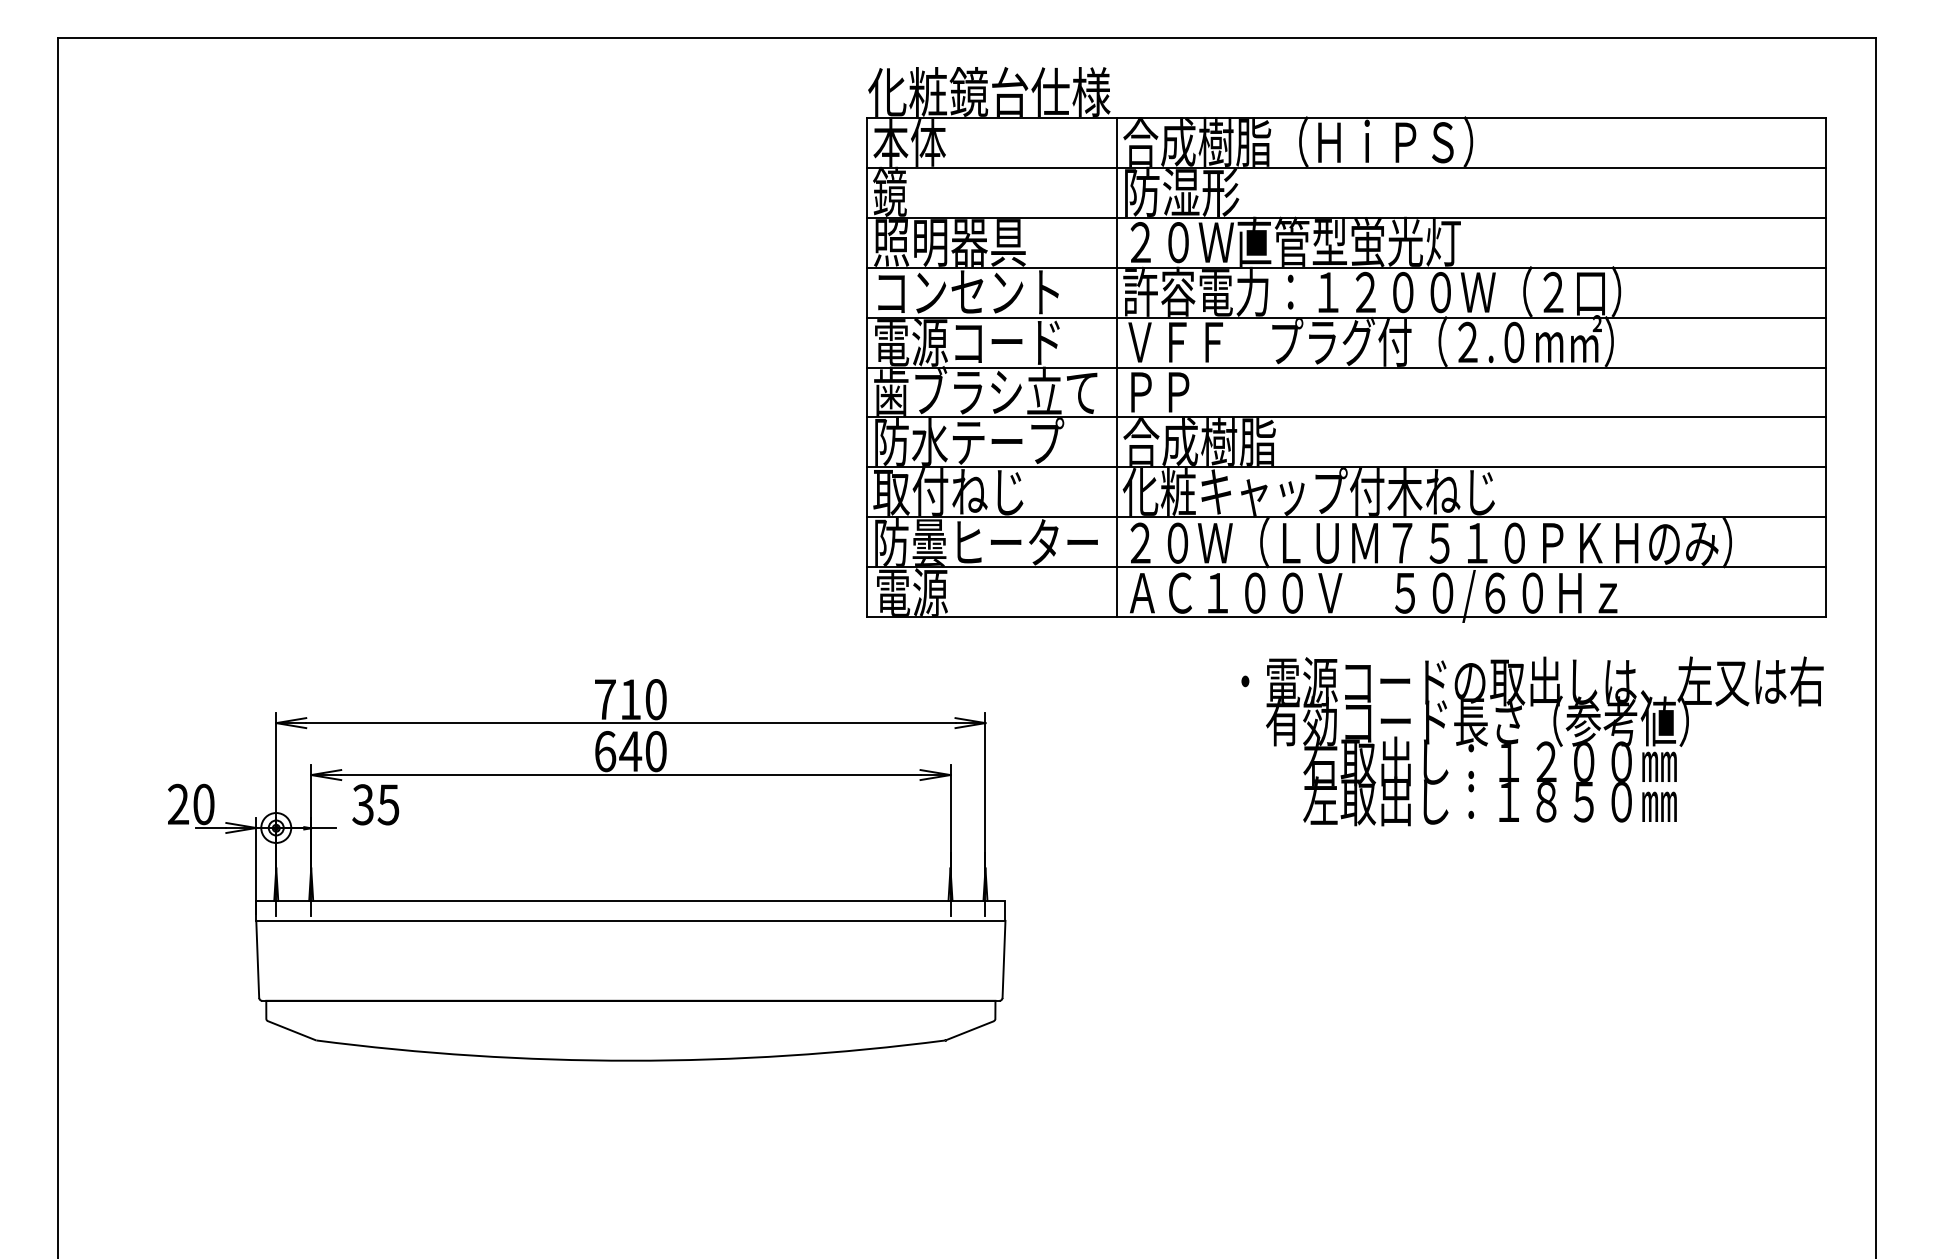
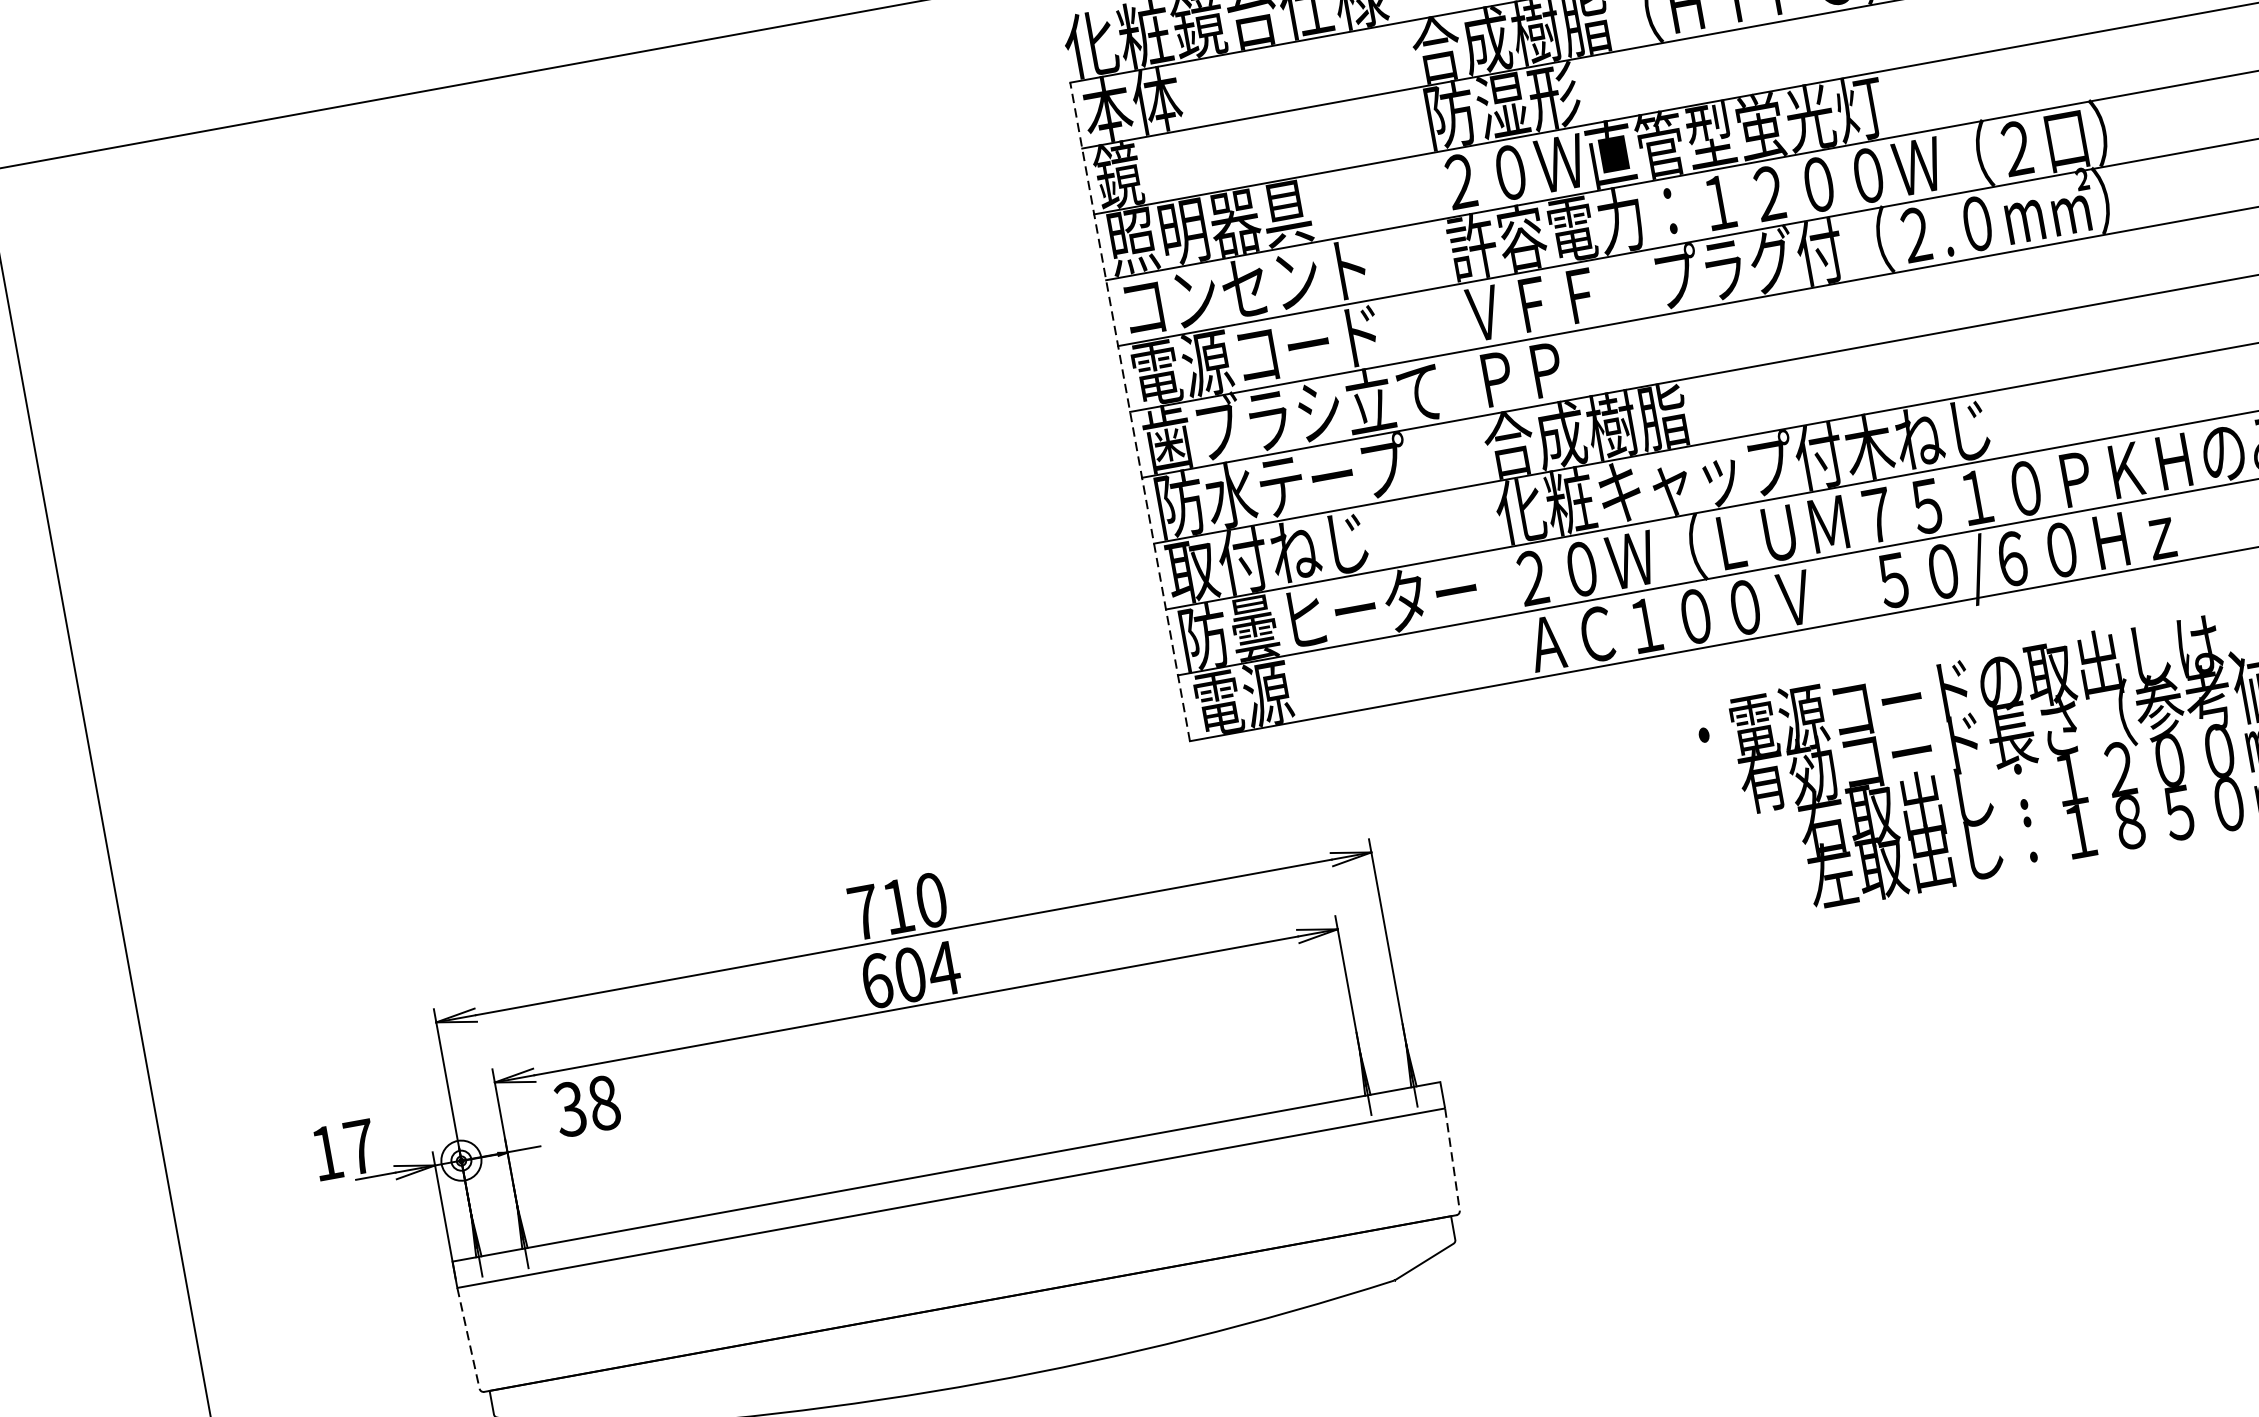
line: (867, 367) -> (1130, 411), solid -> dashed
line: (1116, 367) -> (1458, 352), removed
text: (643, 751) -> (927, 971), 640 -> 604
text: (191, 804) -> (344, 1150), 20 -> 17
text: (388, 804) -> (603, 1102), 35 -> 38
line: (257, 959) -> (468, 1338), solid -> dashed
line: (1004, 959) -> (1453, 1159), solid -> dashed

